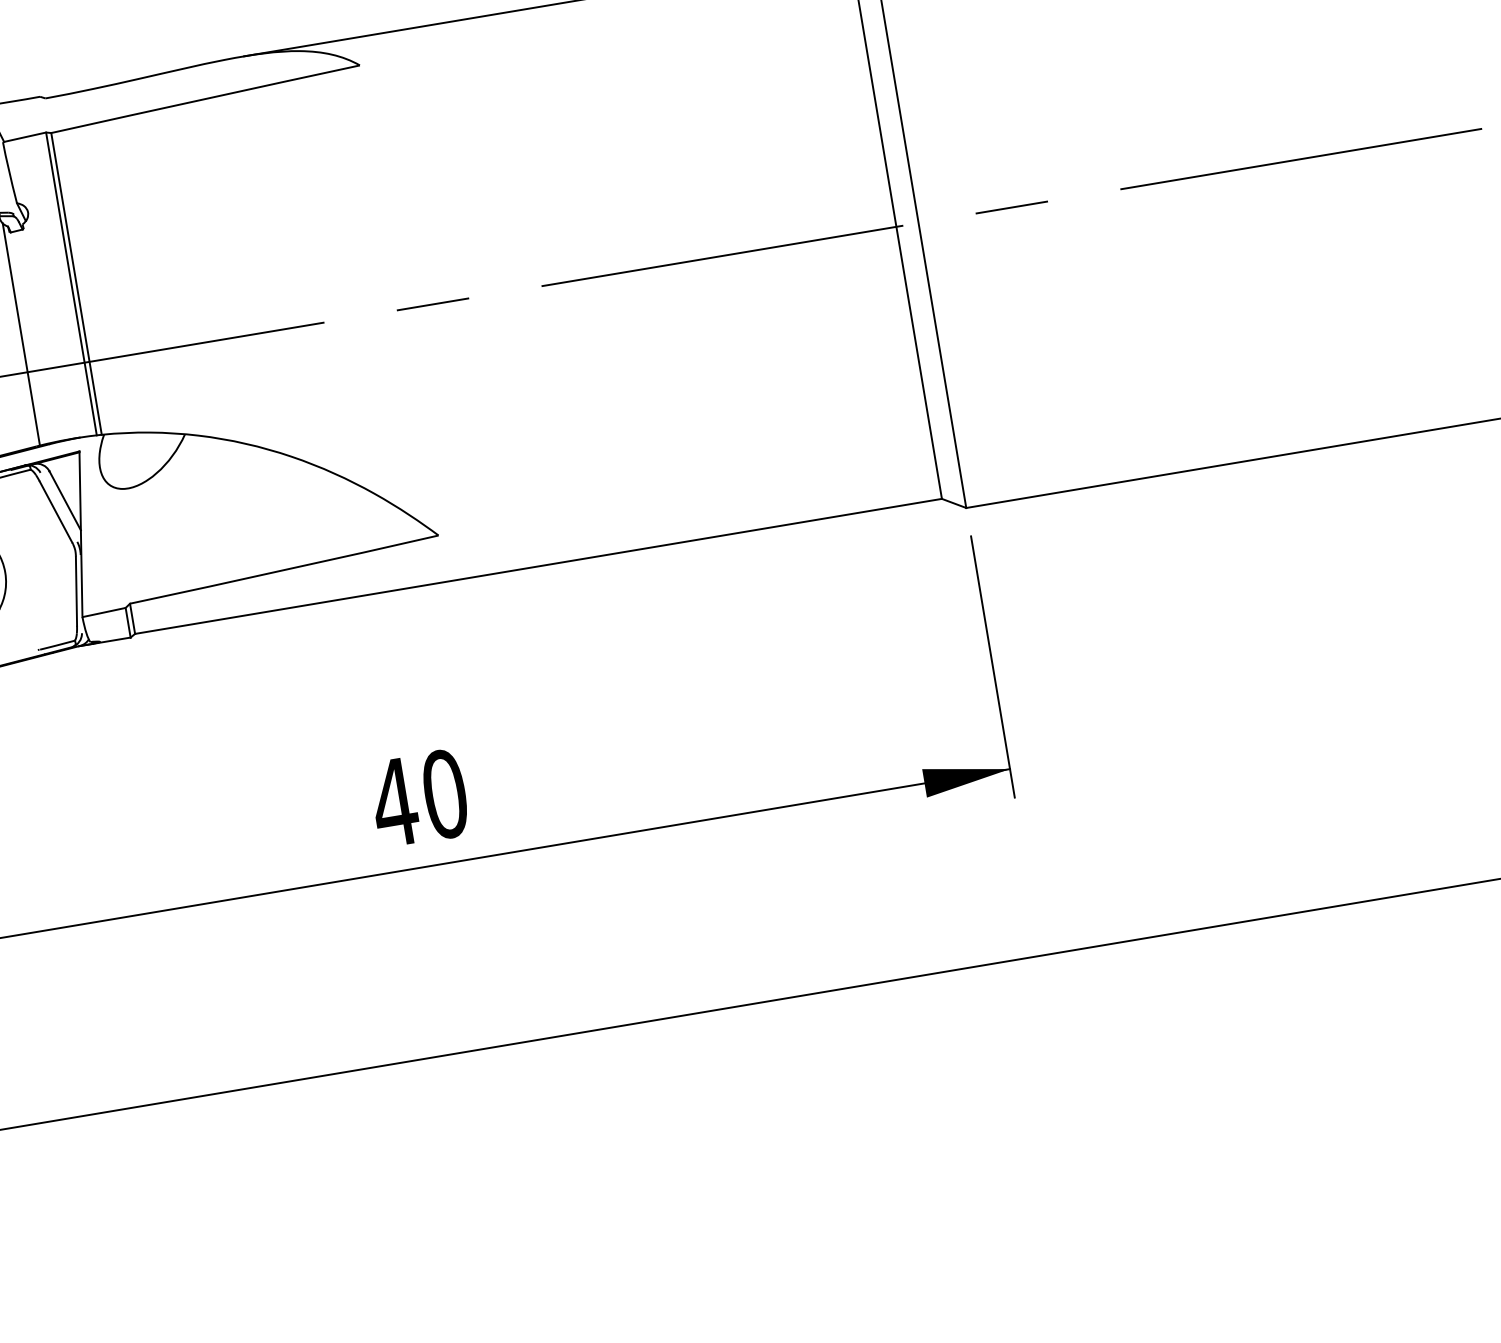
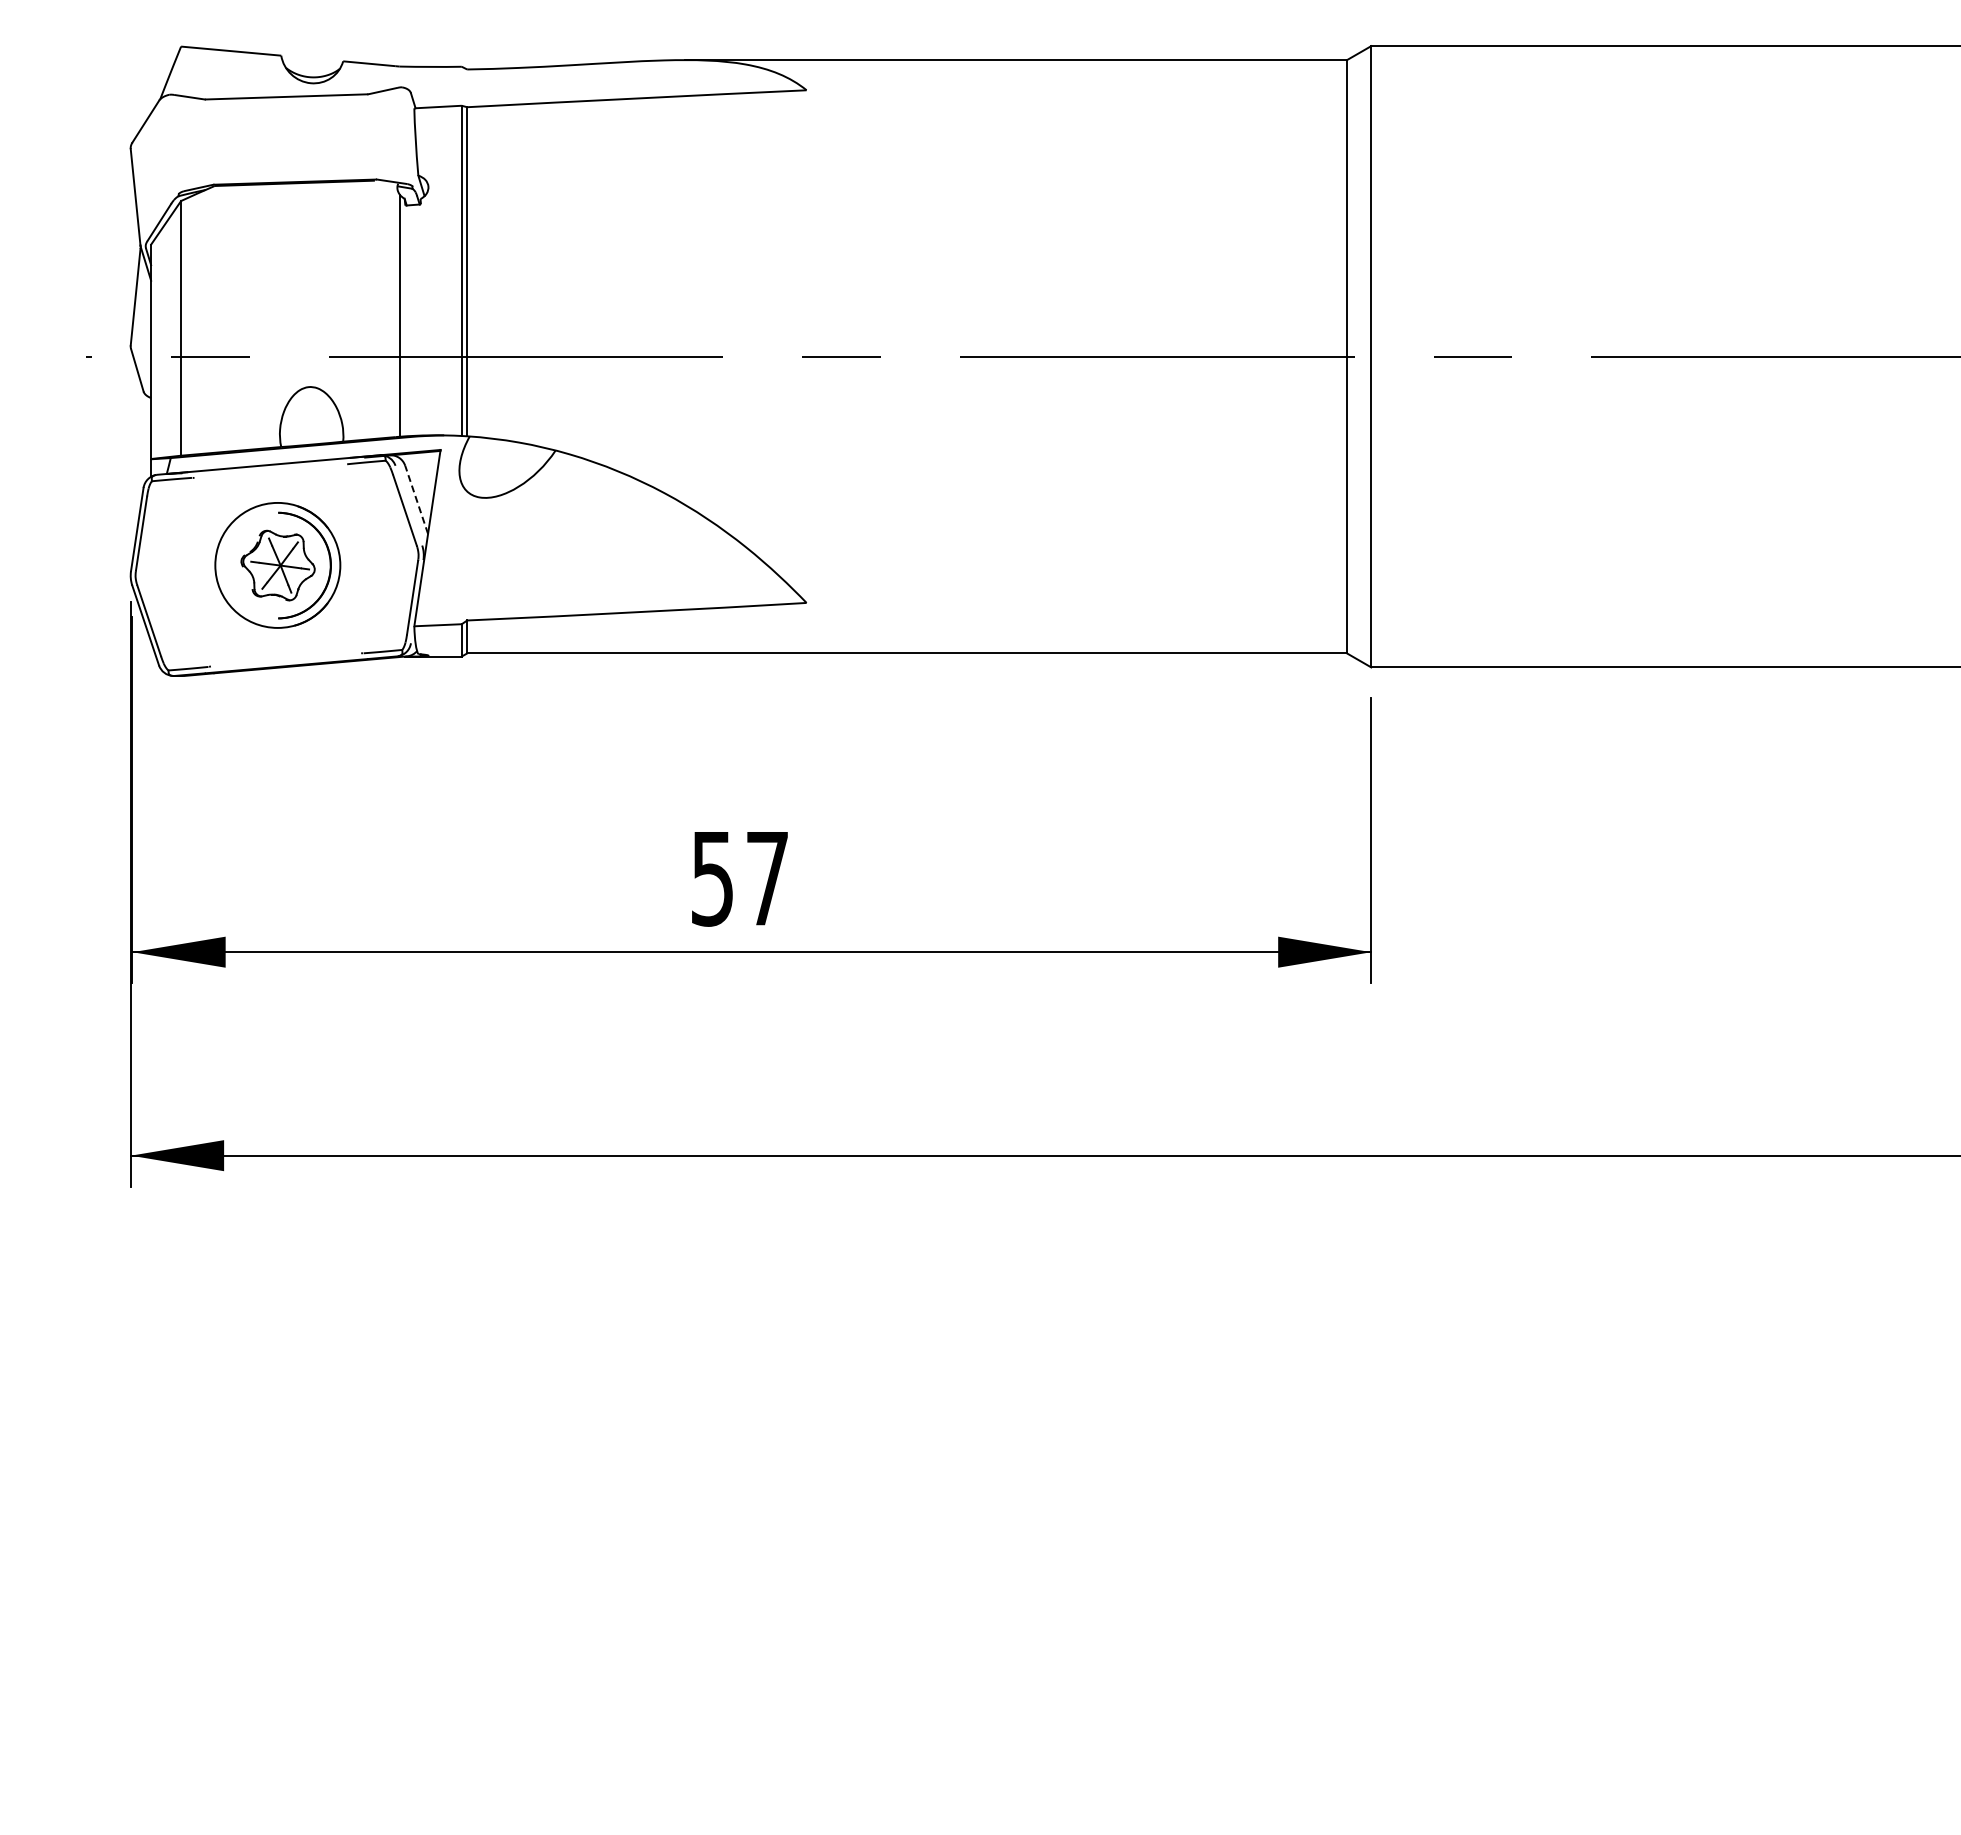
line: (64, 500) -> (416, 499), solid -> dashed
text: (419, 798) -> (739, 878), 40 -> 57

